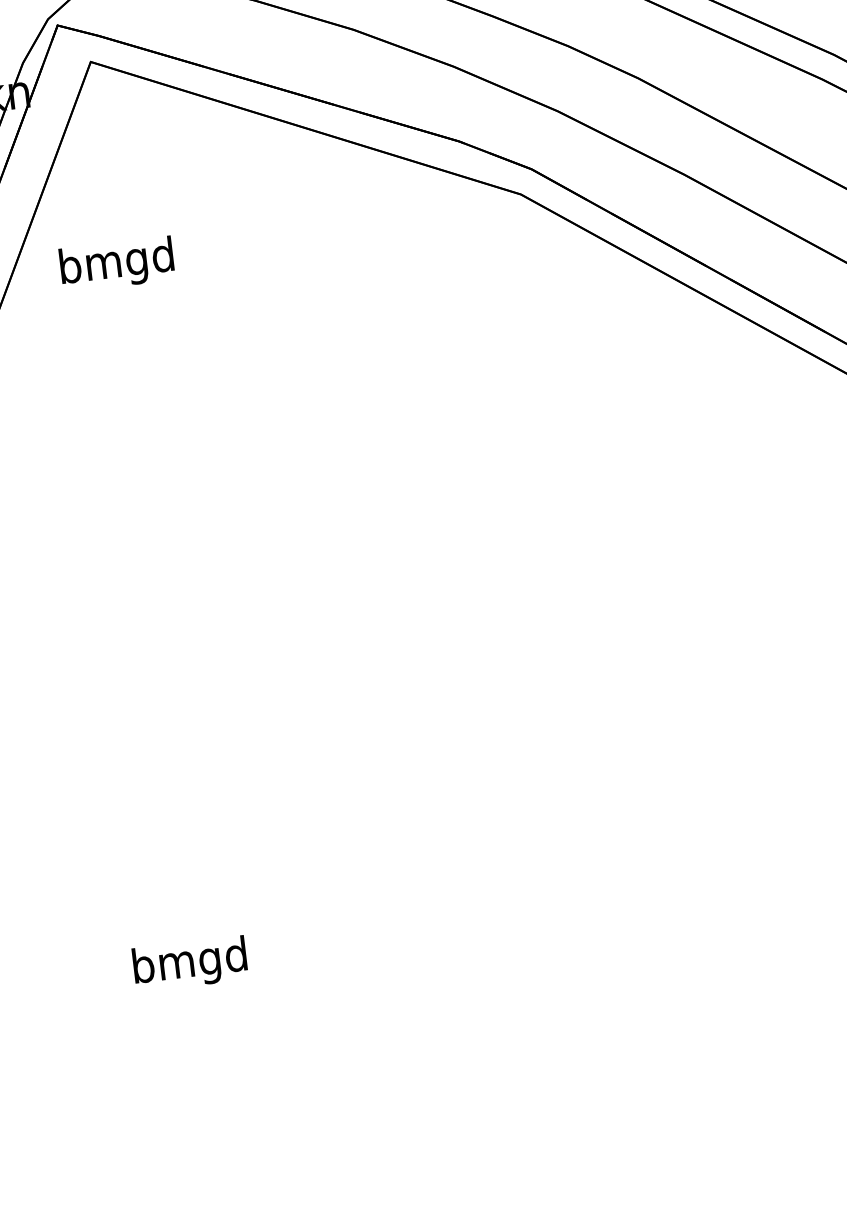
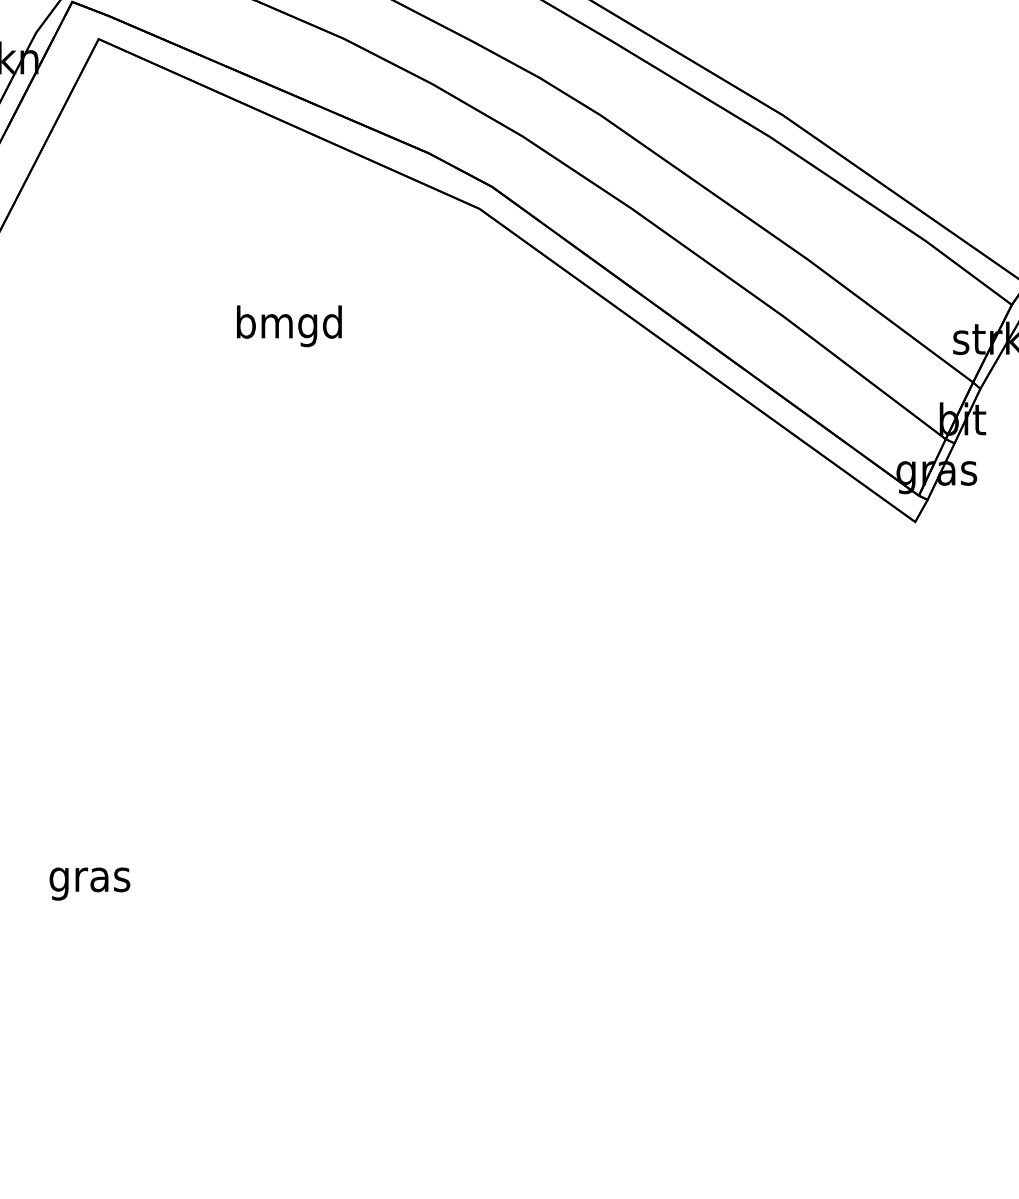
text: (117, 264) -> (289, 326), moved
text: (189, 963) -> (89, 879), bmgd -> gras

